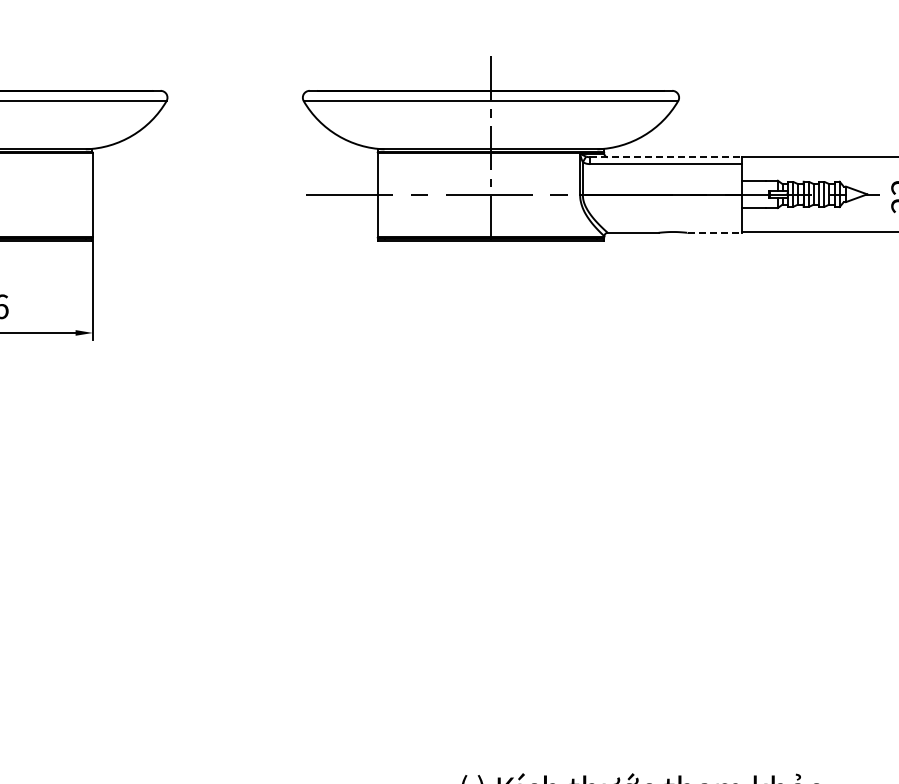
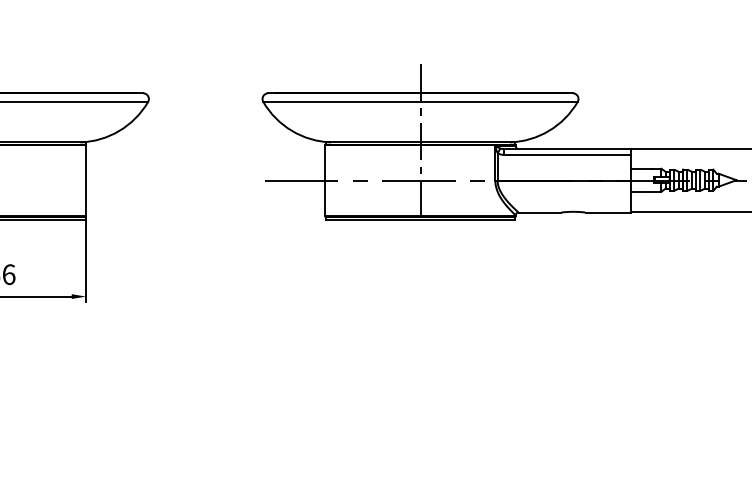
line: (665, 157) -> (567, 149), dashed -> solid
line: (715, 232) -> (609, 212), dashed -> solid

